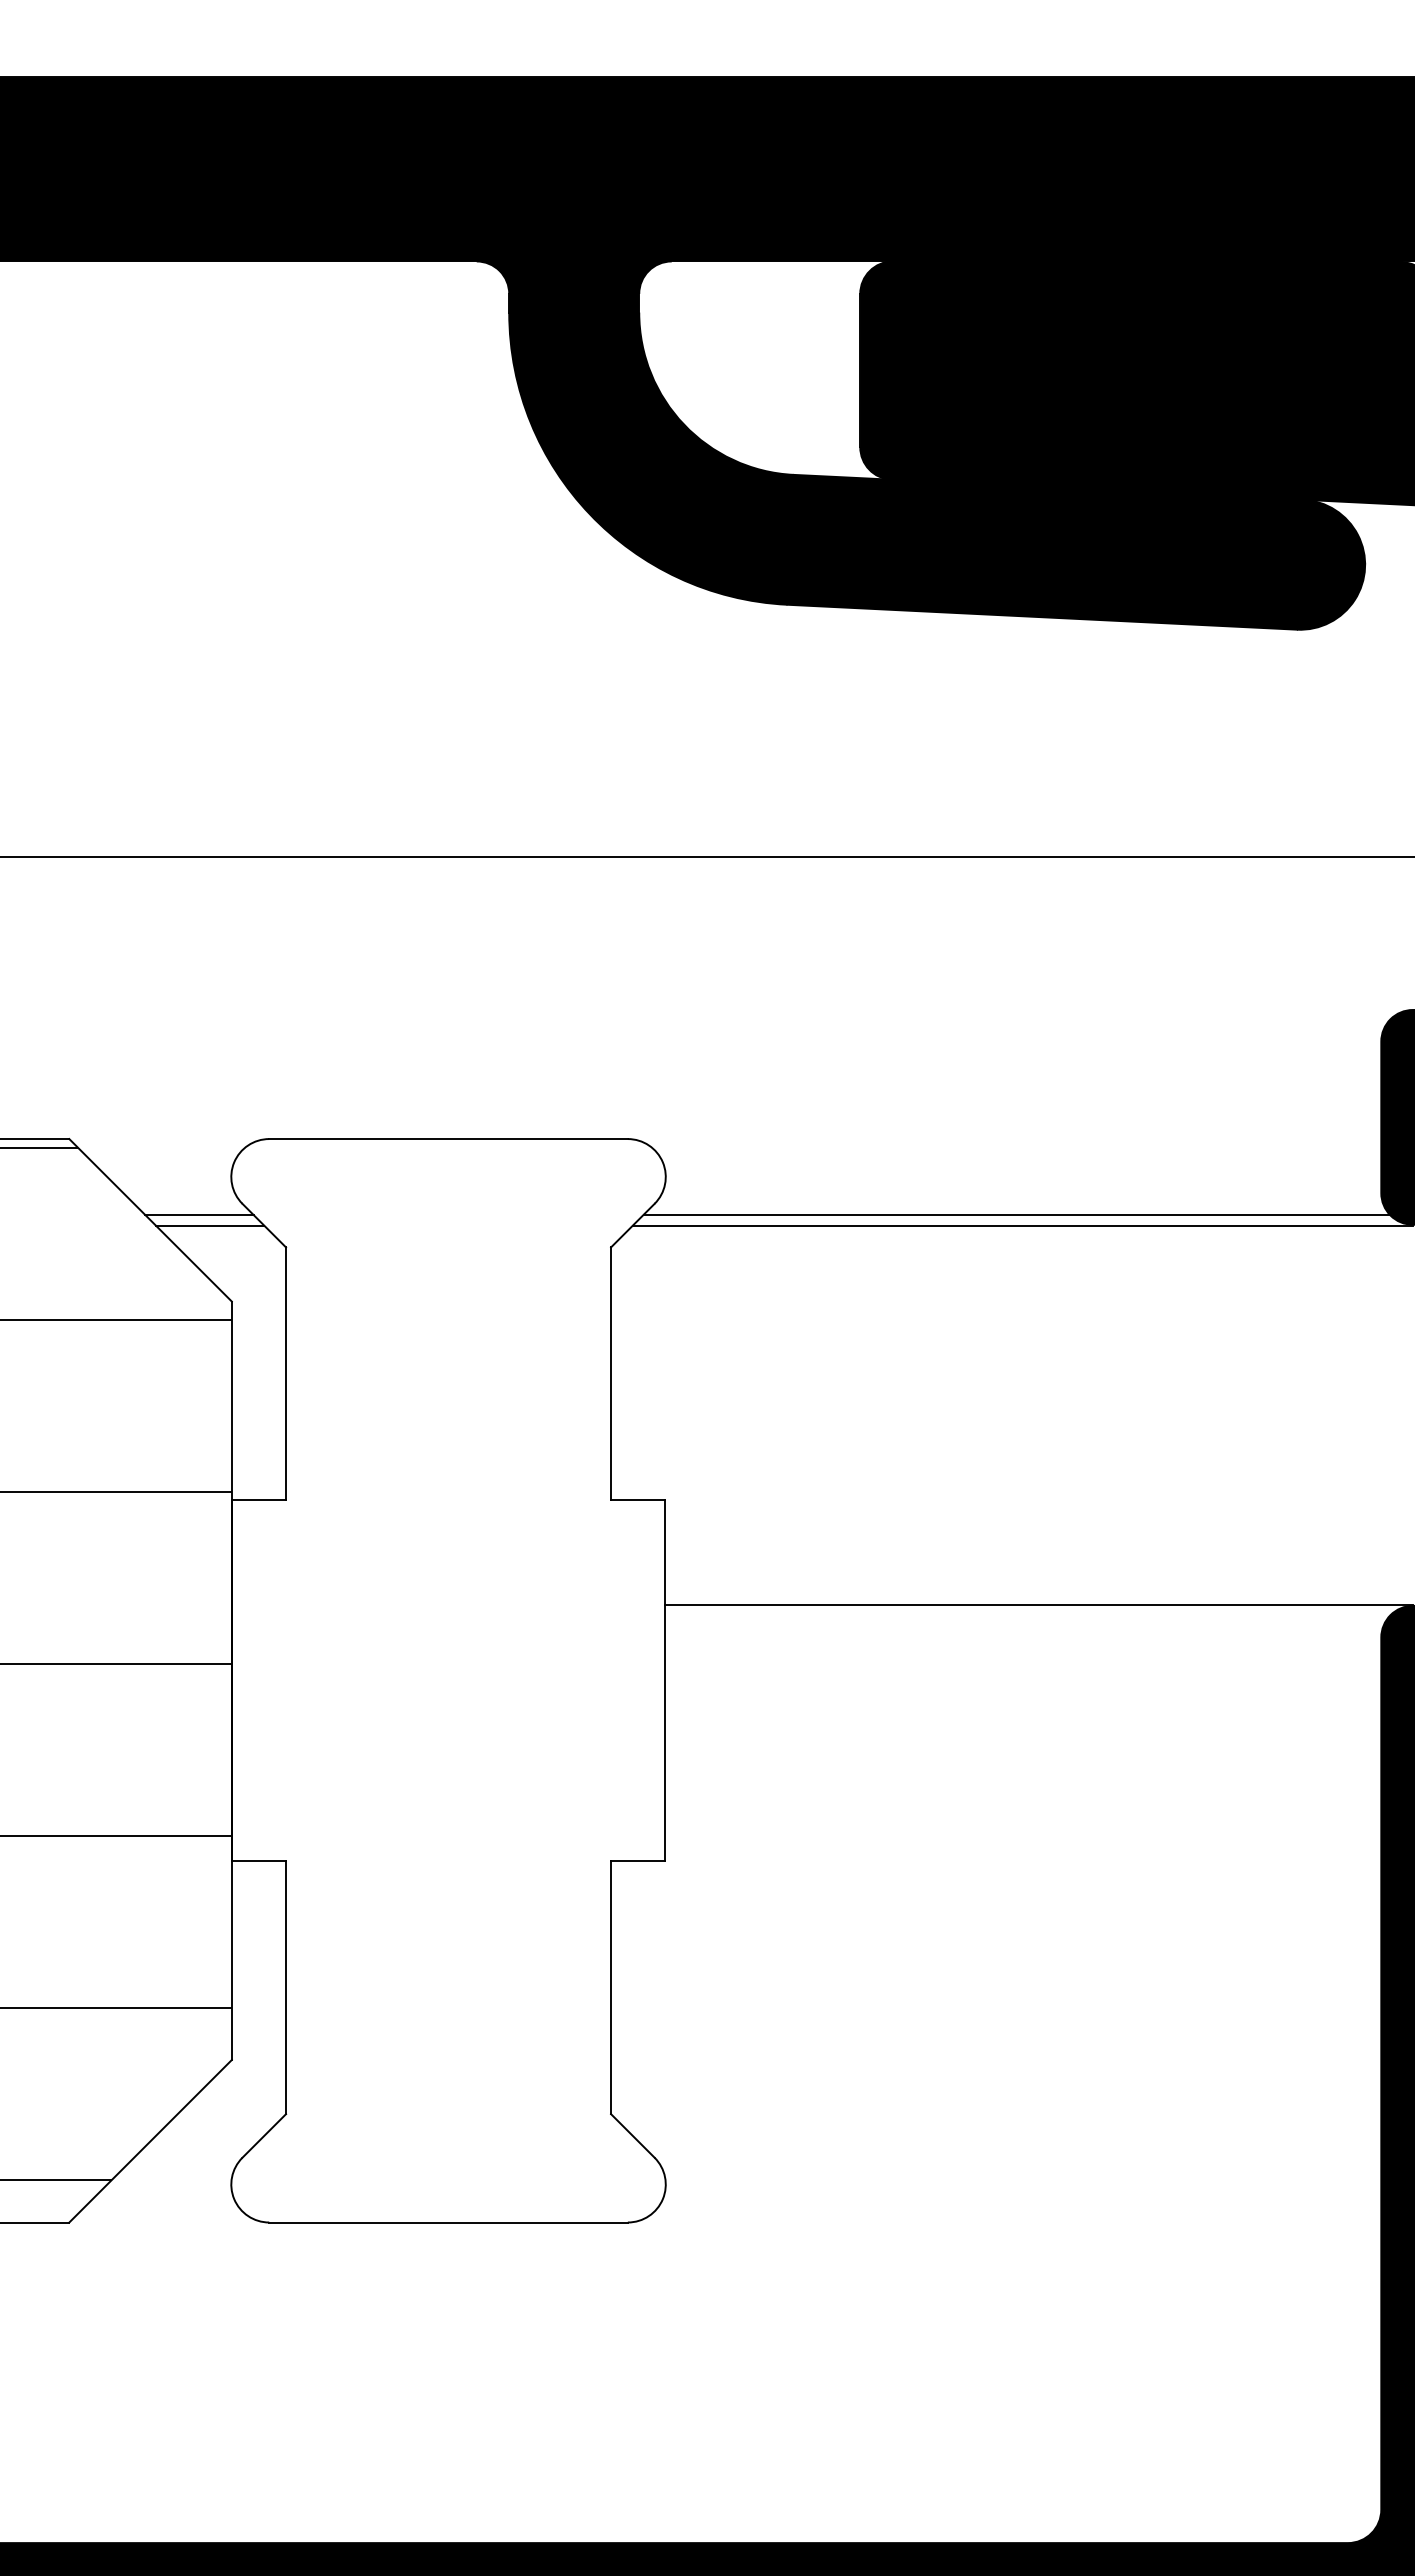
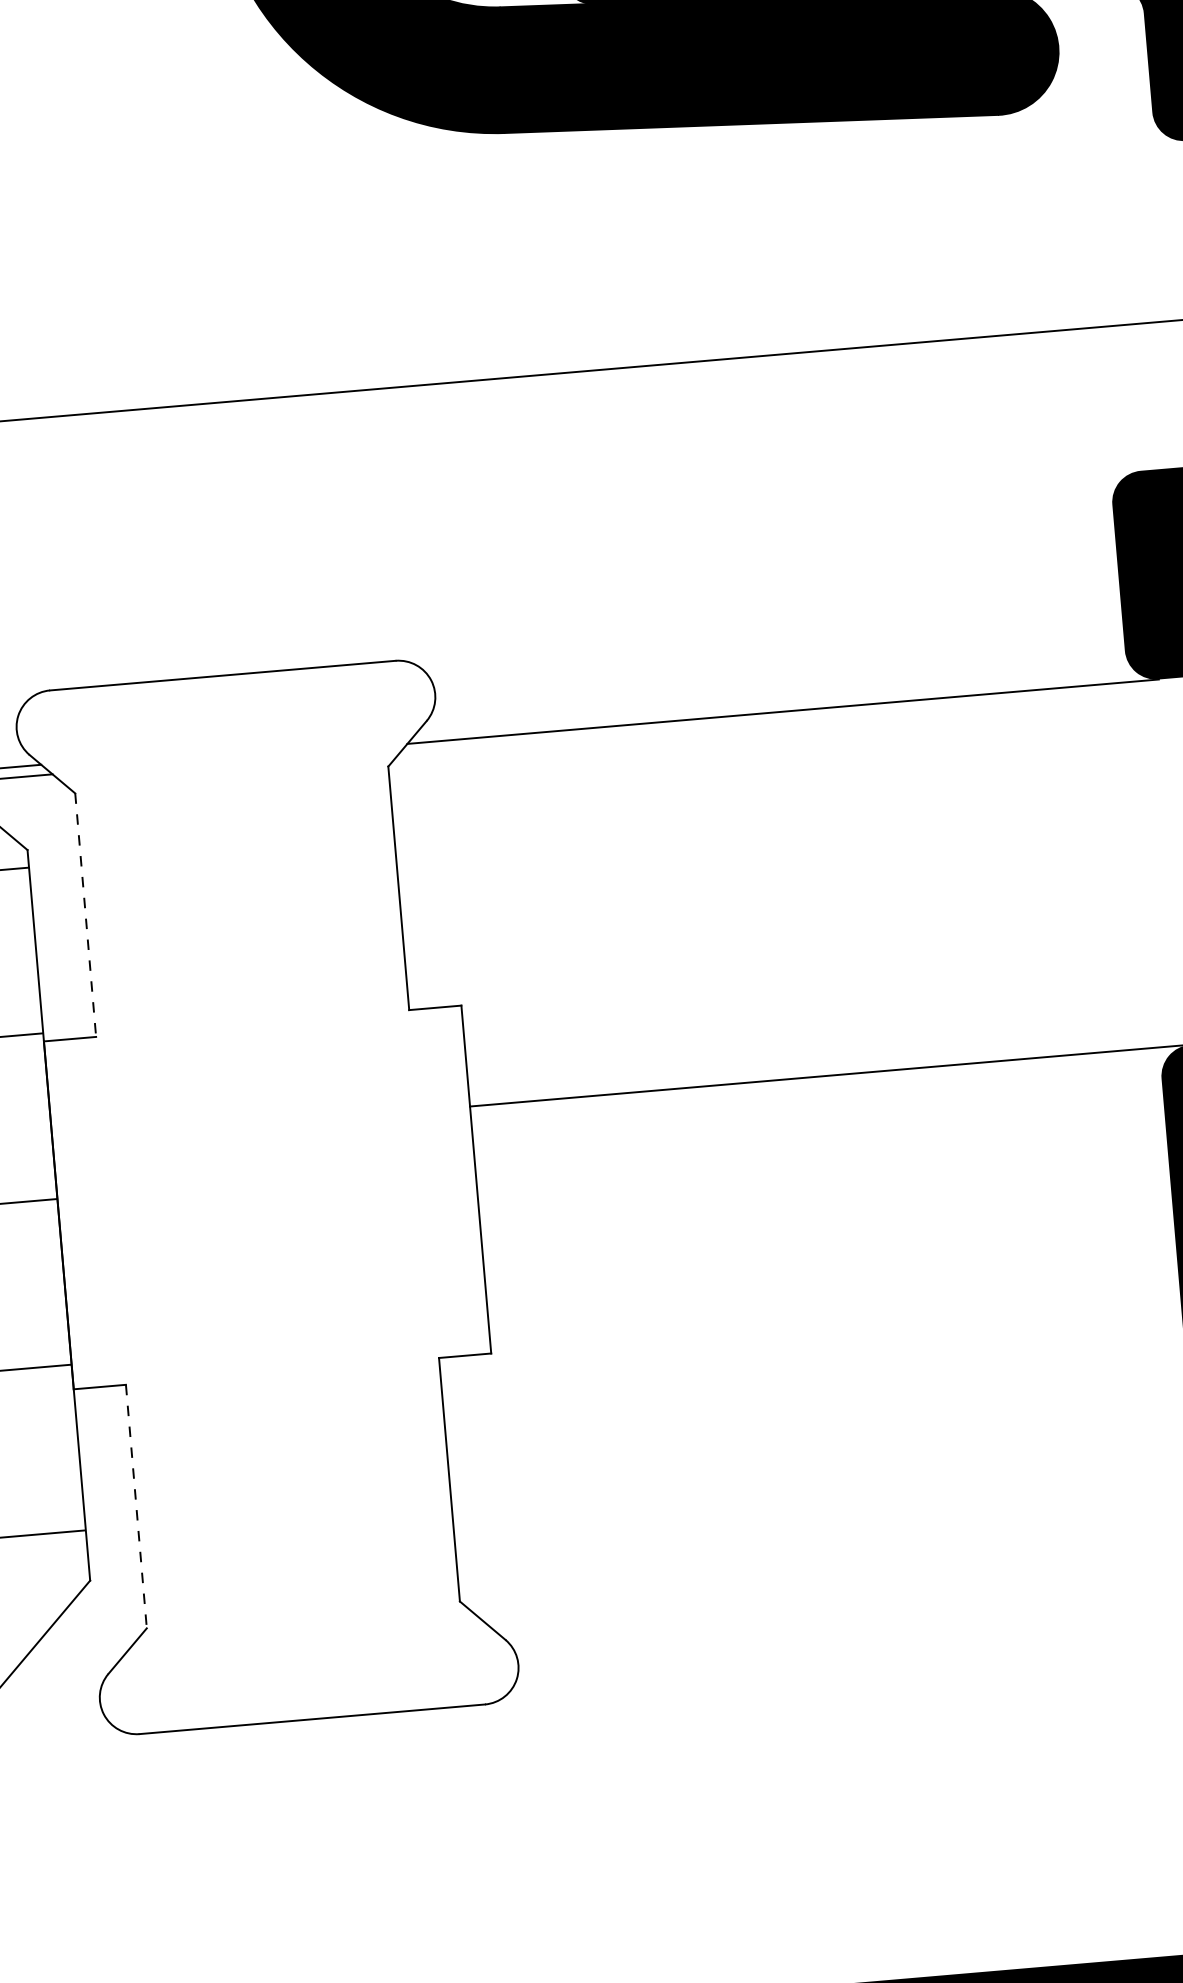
line: (1015, 1214) -> (775, 701), removed
line: (286, 1374) -> (86, 915), solid -> dashed
line: (286, 1988) -> (136, 1507), solid -> dashed

